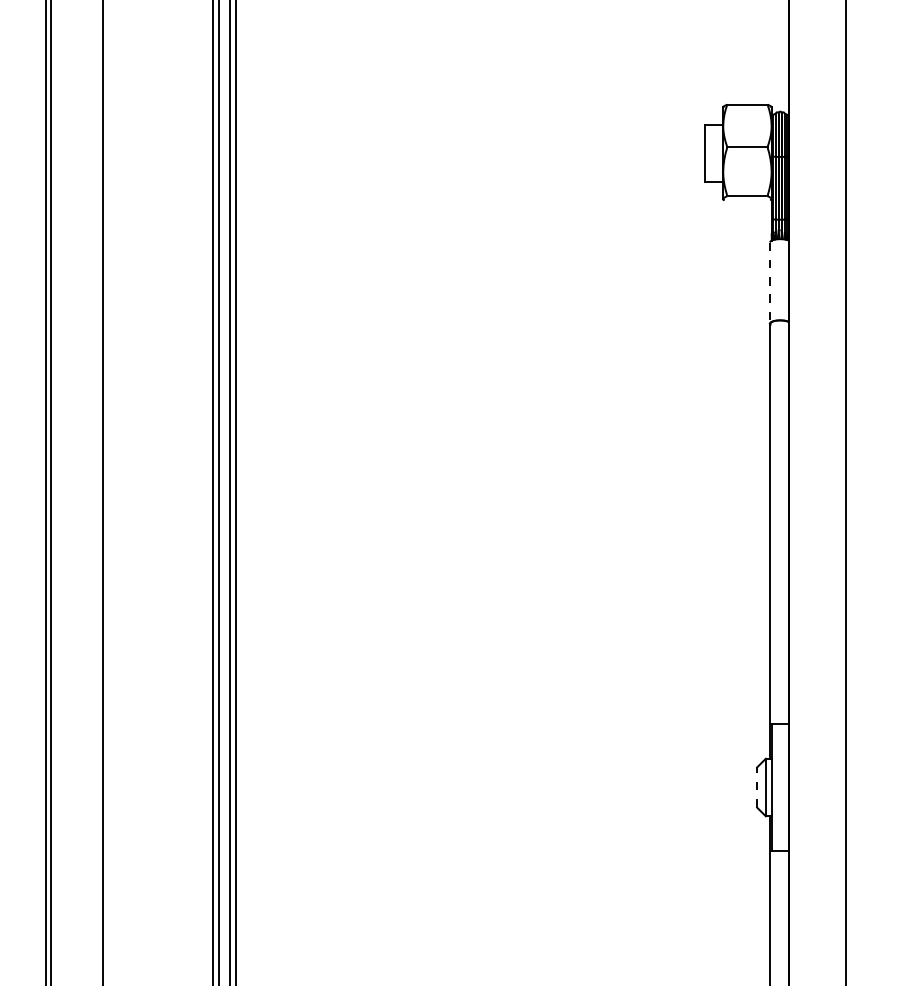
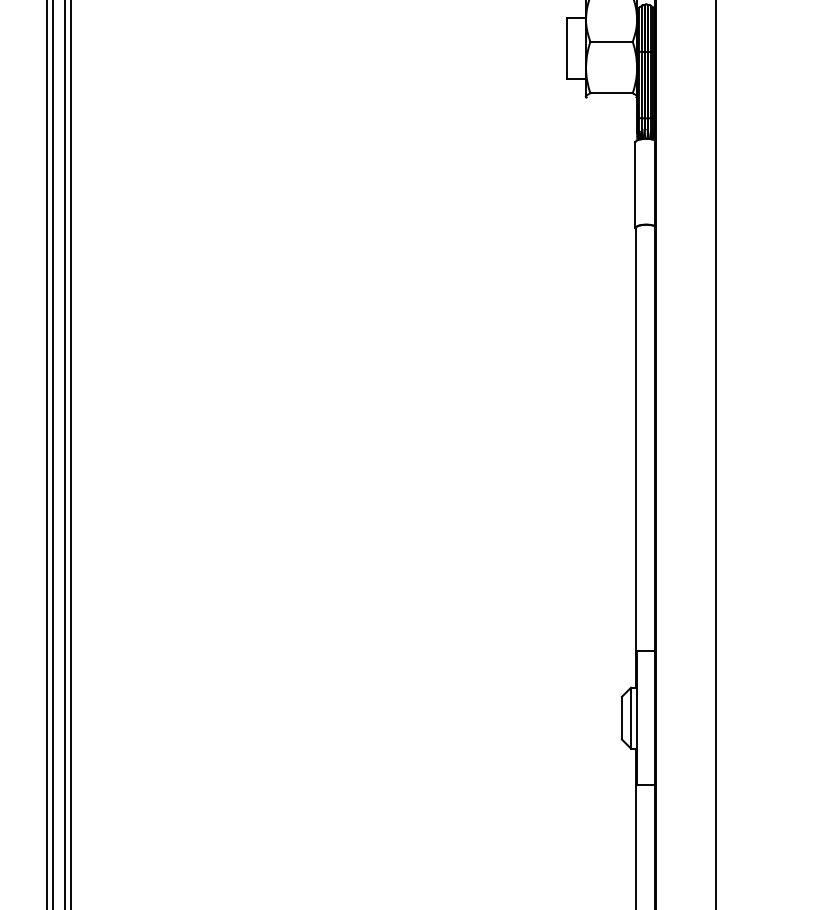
line: (769, 283) -> (634, 185), dashed -> solid
line: (757, 787) -> (622, 718), dashed -> solid

